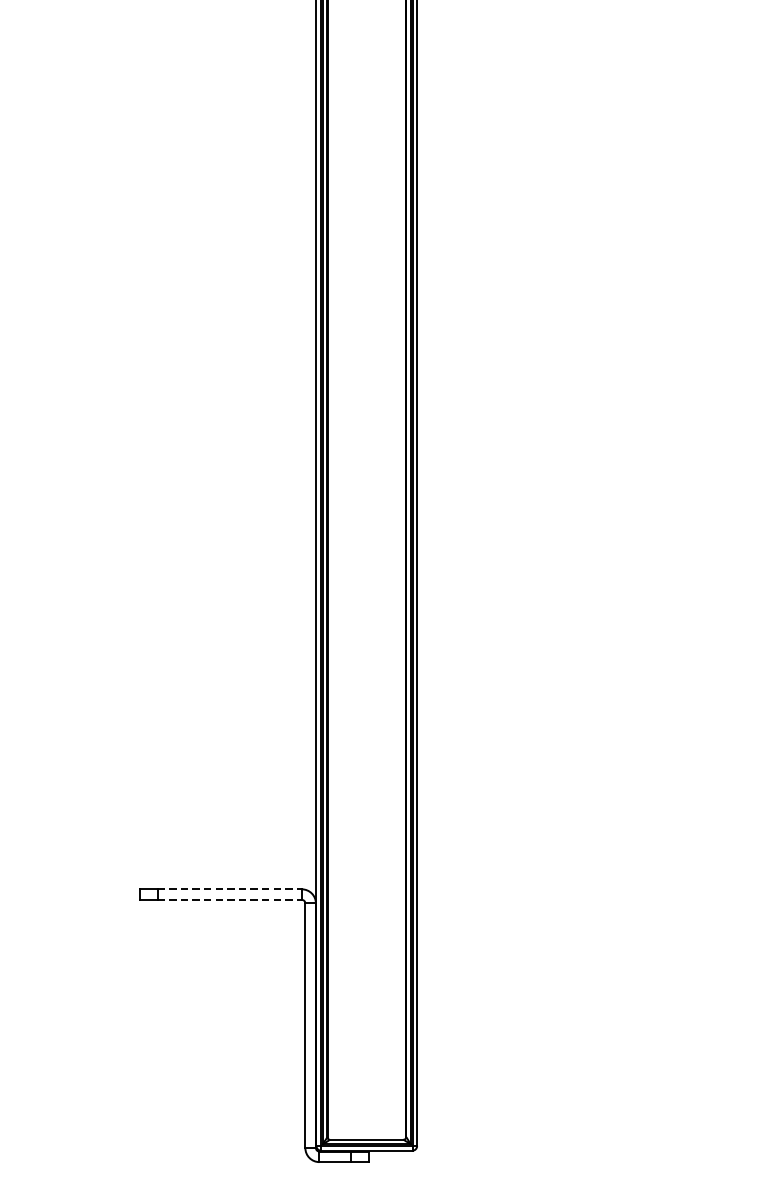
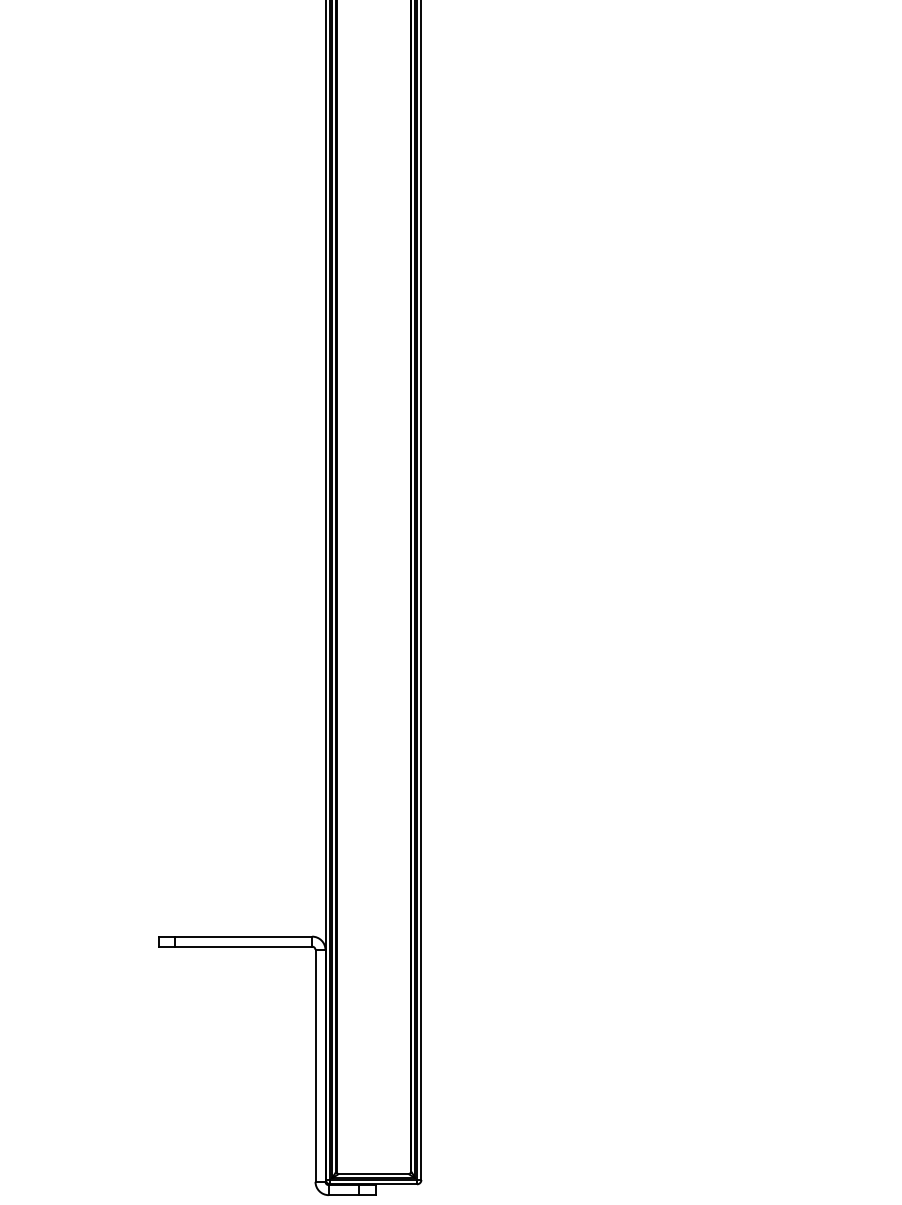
line: (230, 889) -> (244, 936), dashed -> solid
line: (230, 899) -> (244, 946), dashed -> solid

